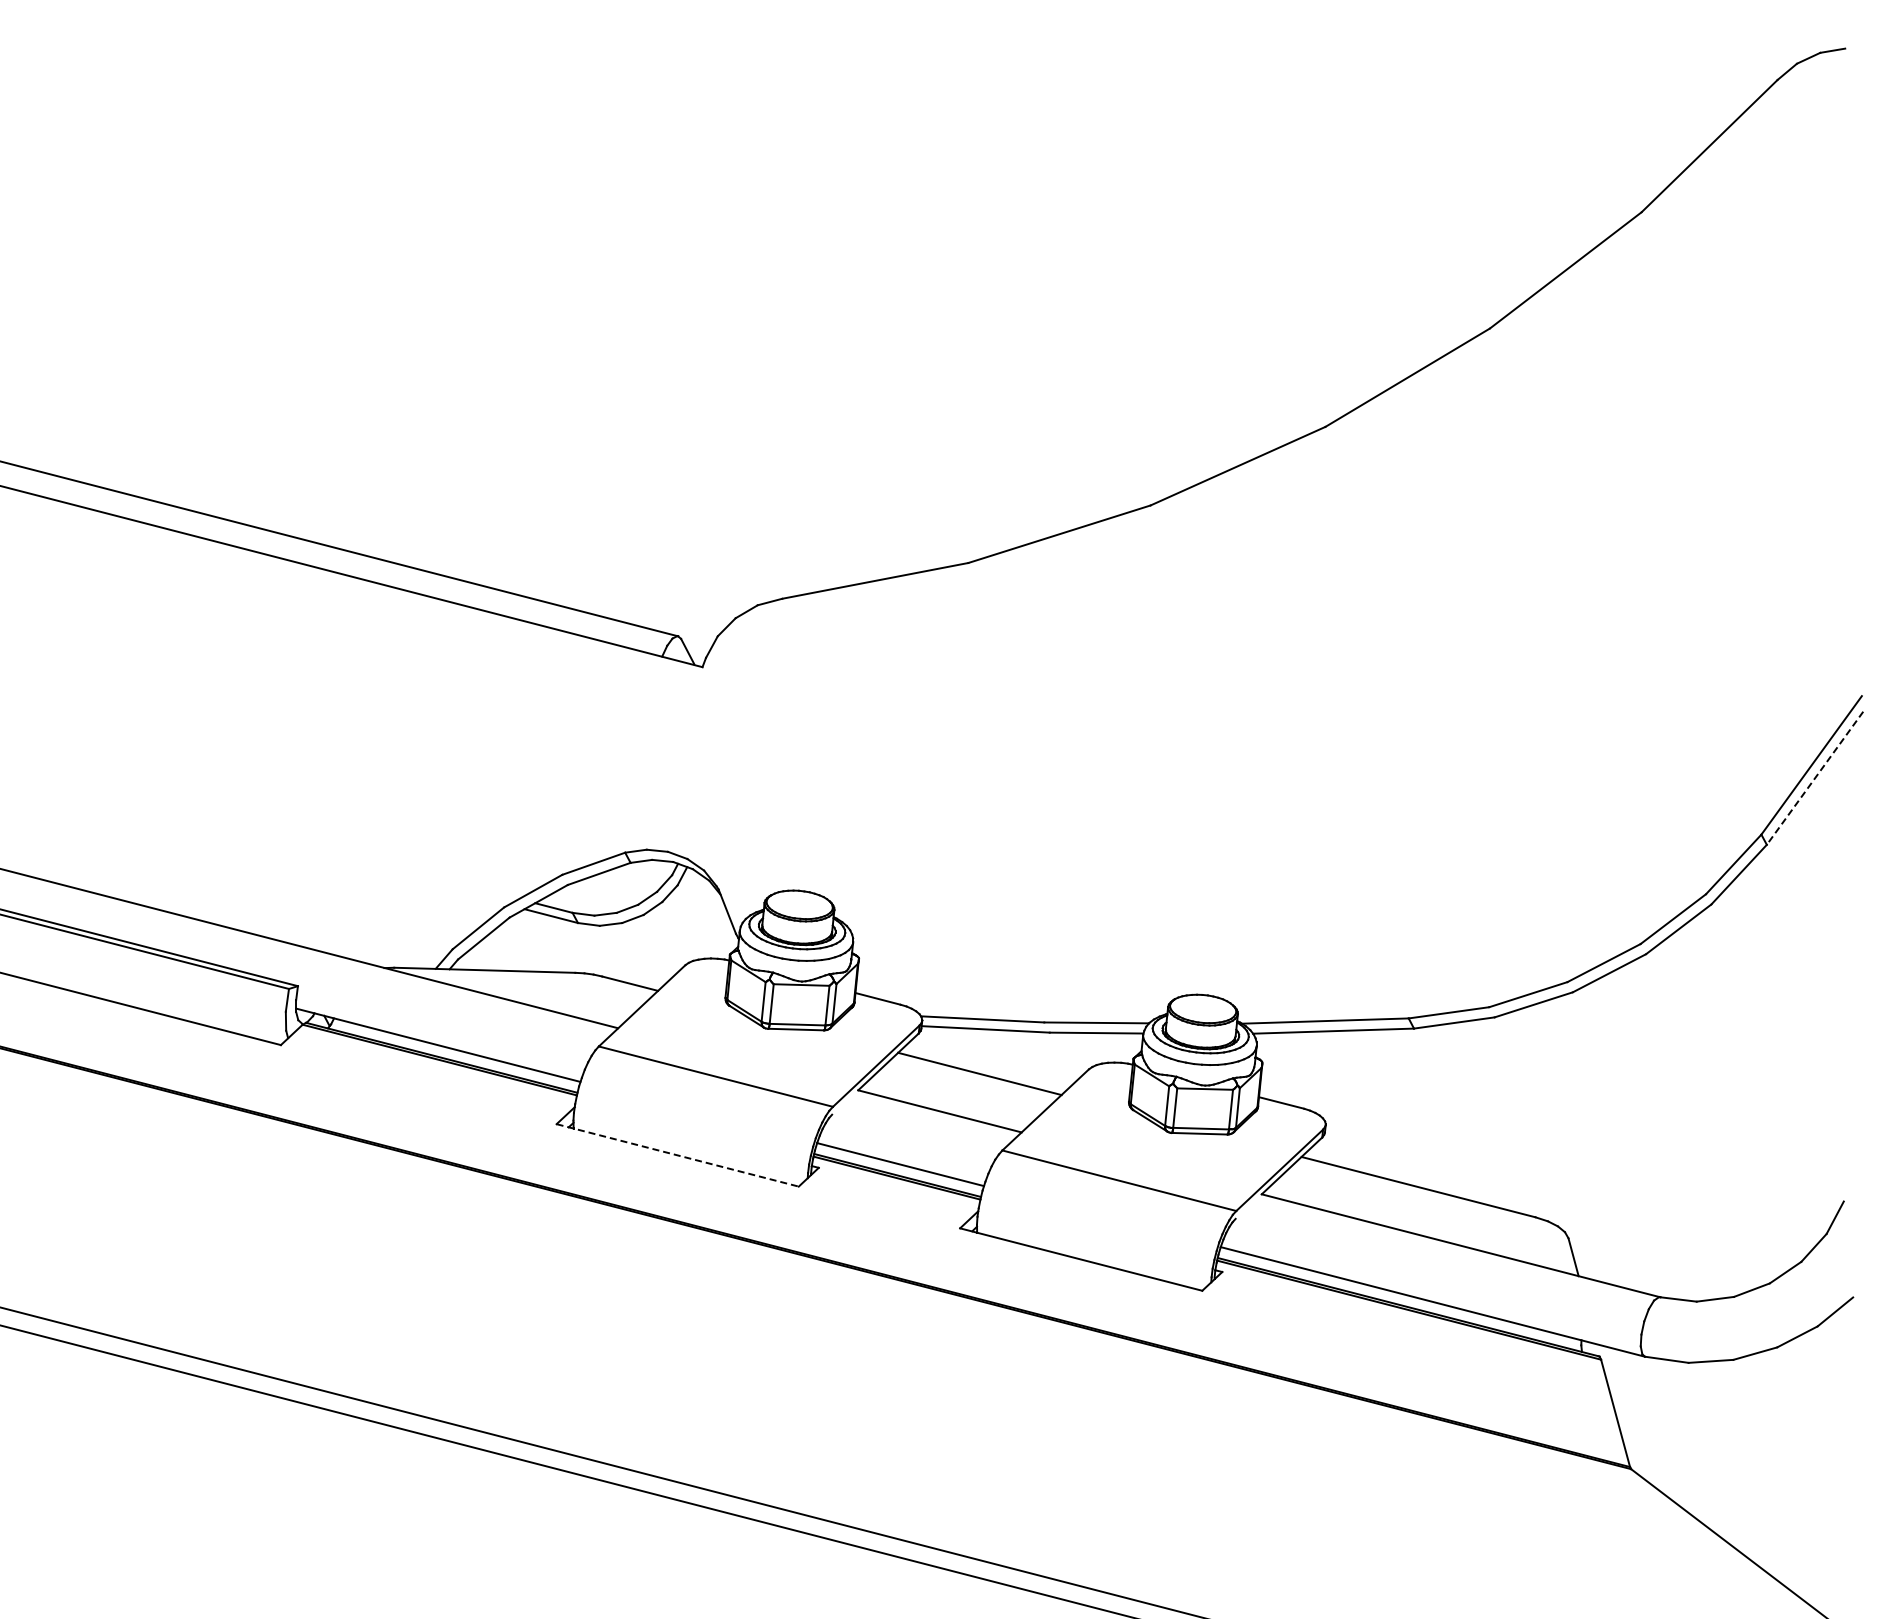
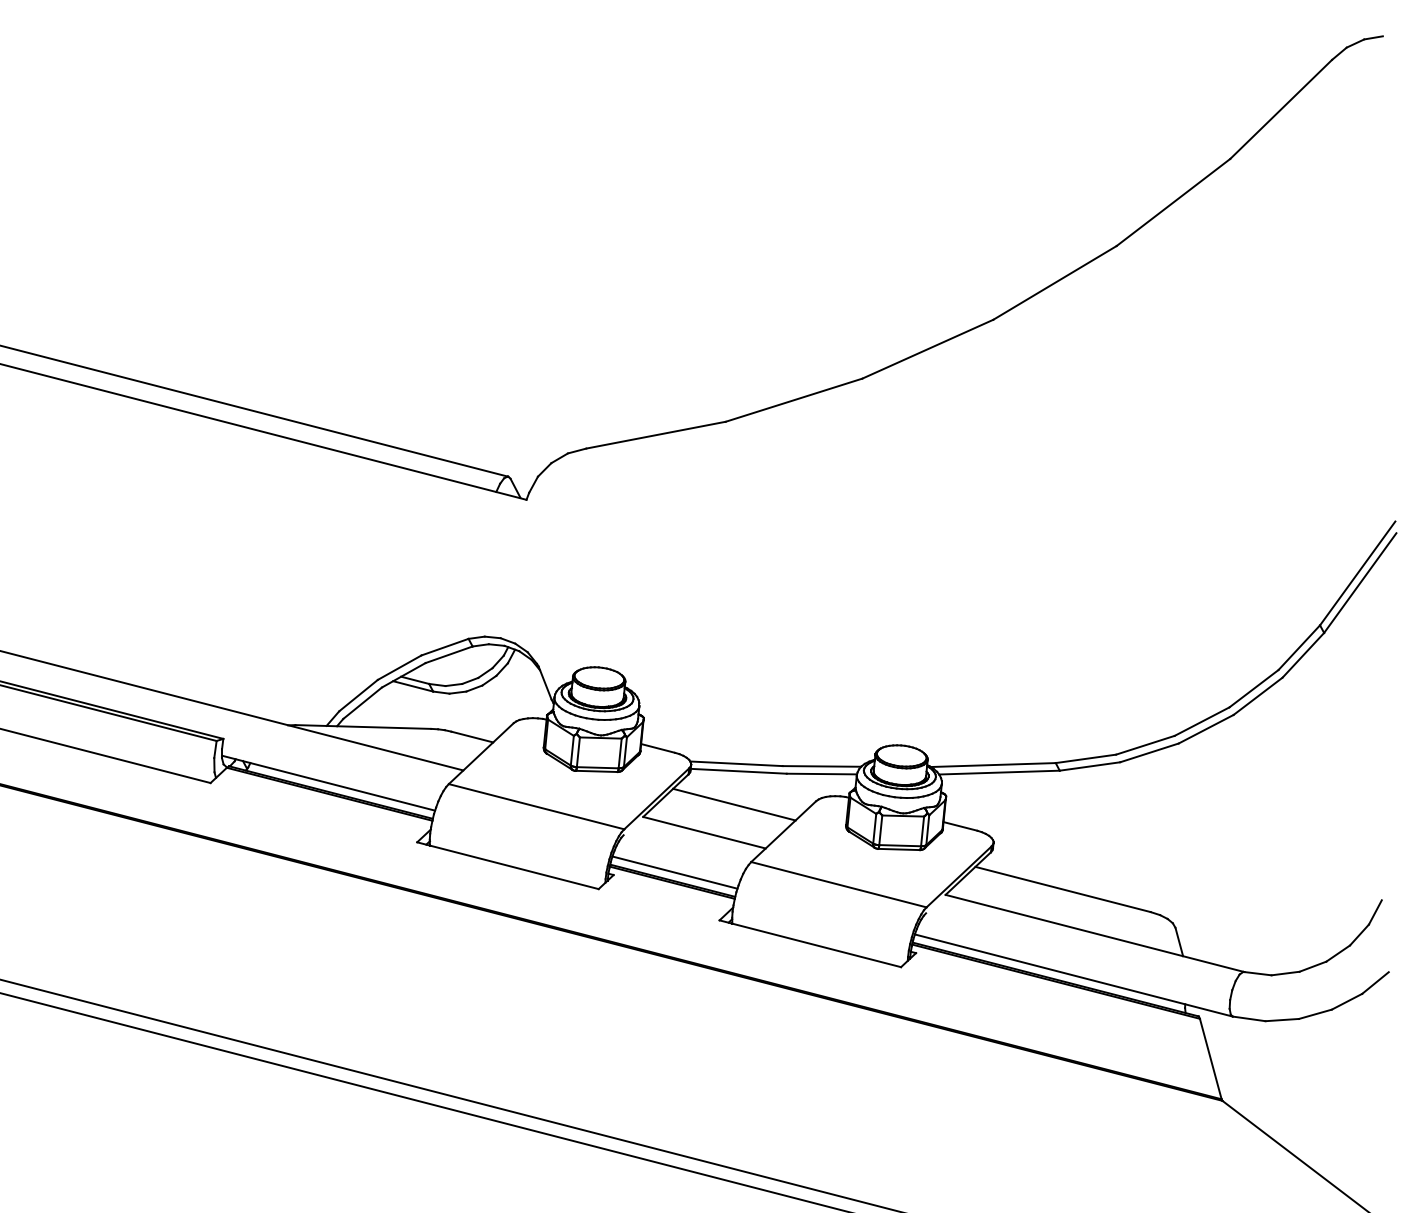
line: (1814, 778) -> (1359, 583), dashed -> solid
line: (678, 1155) -> (508, 865), dashed -> solid

